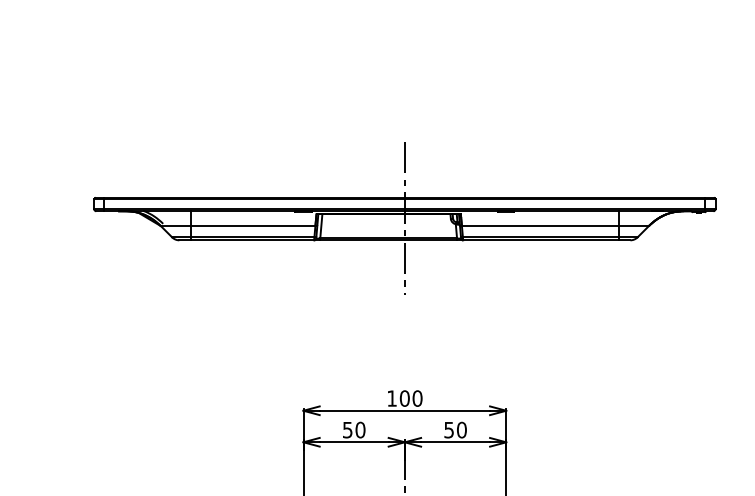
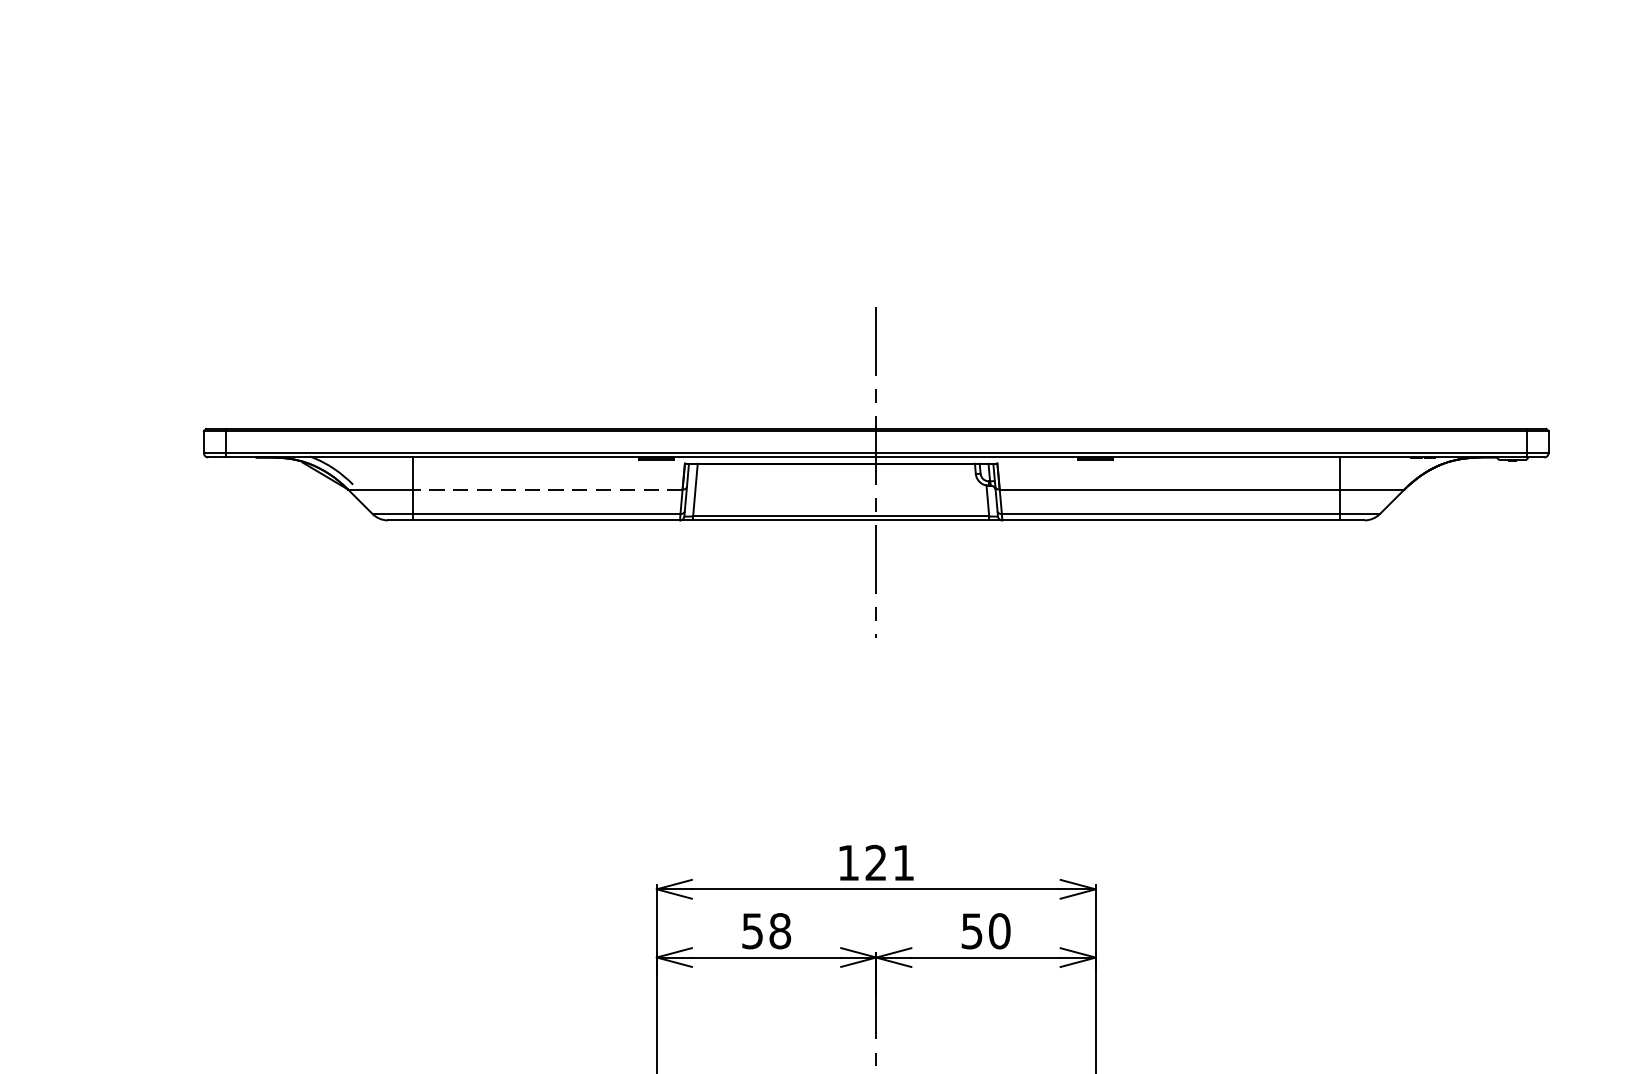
line: (252, 226) -> (546, 490), solid -> dashed
text: (410, 398) -> (888, 862), 100 -> 121
text: (360, 430) -> (780, 932), 50 -> 58

